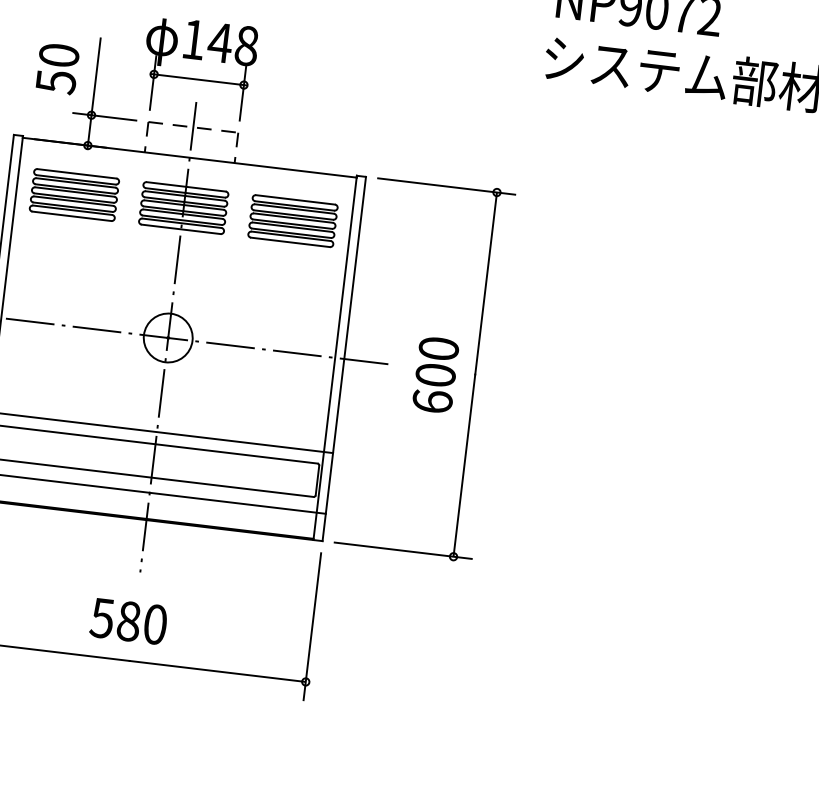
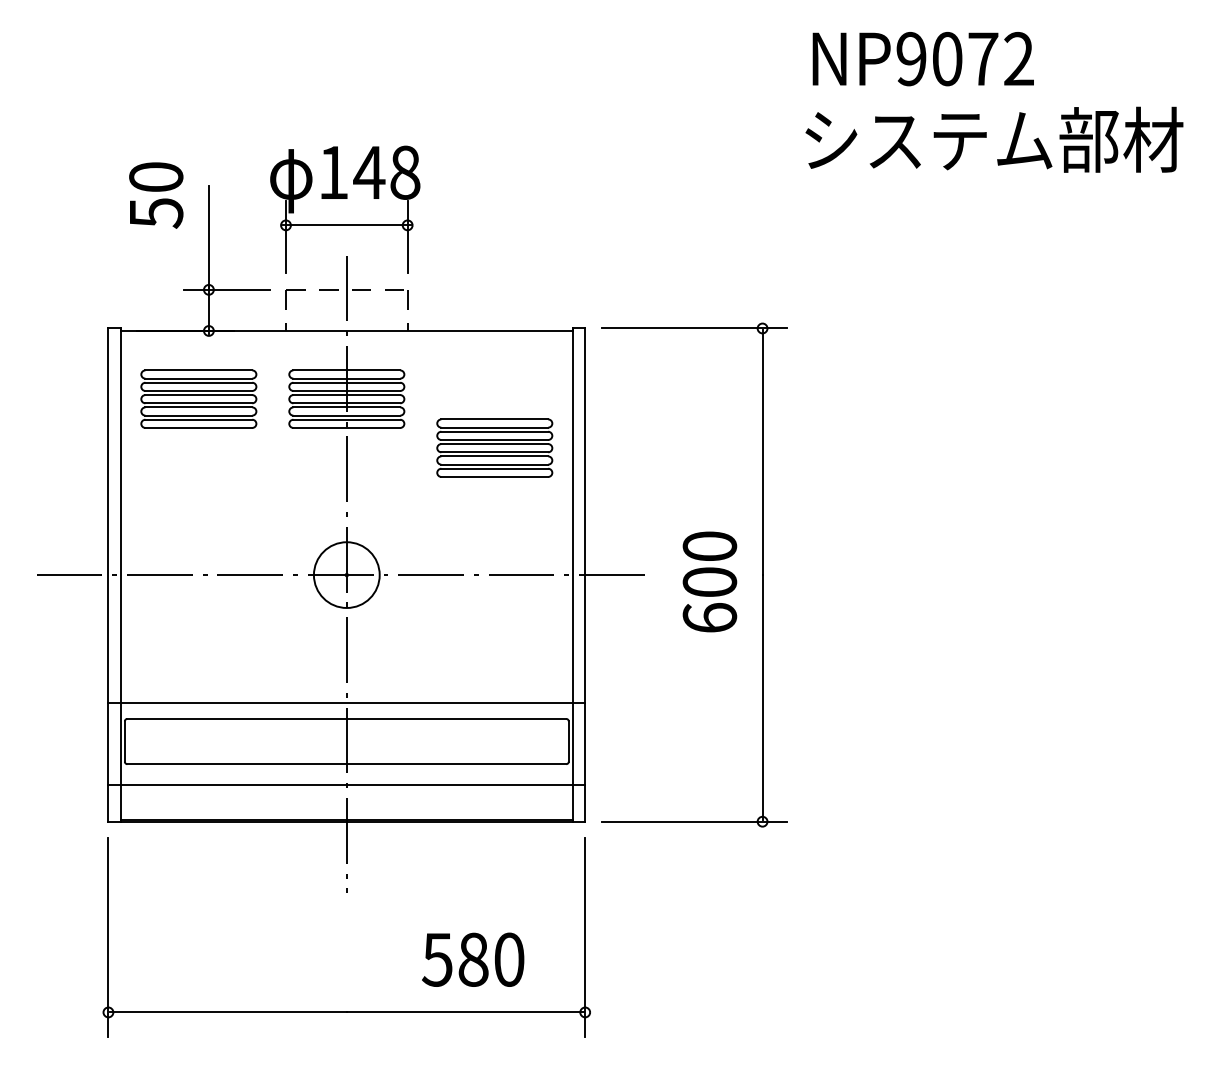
text: (57, 68) -> (156, 195), moved
part: (292, 220) -> (494, 447), moved
text: (128, 621) -> (473, 959), moved

